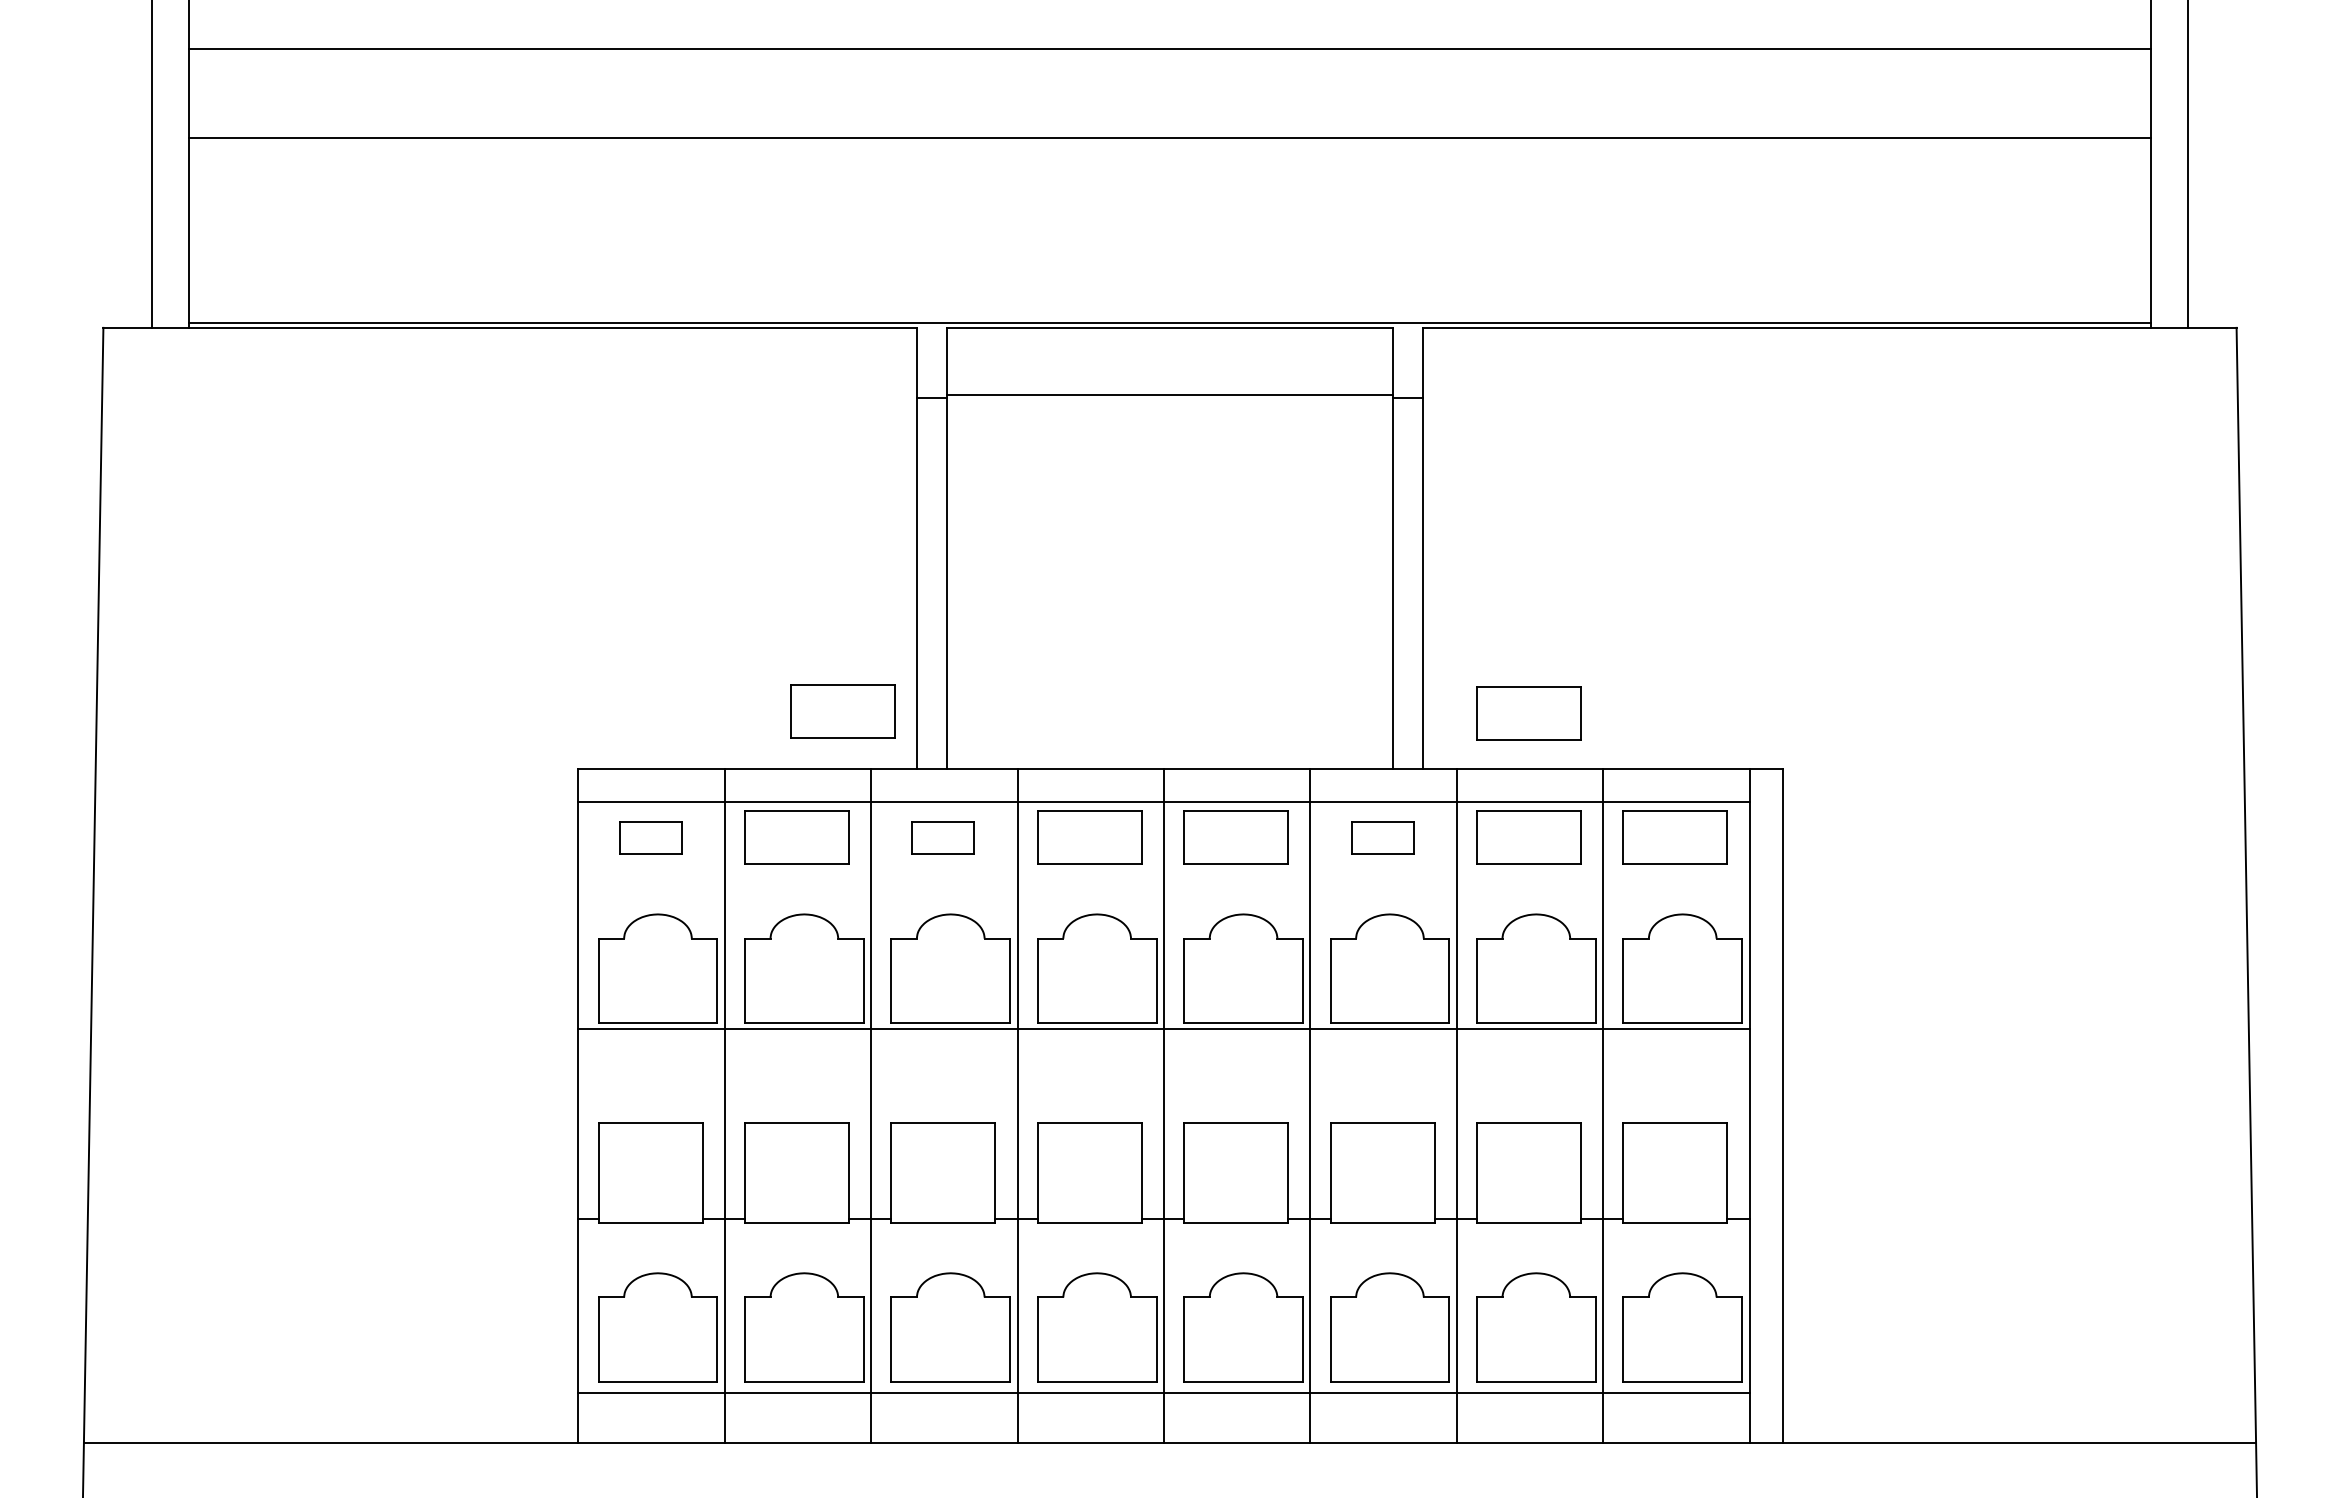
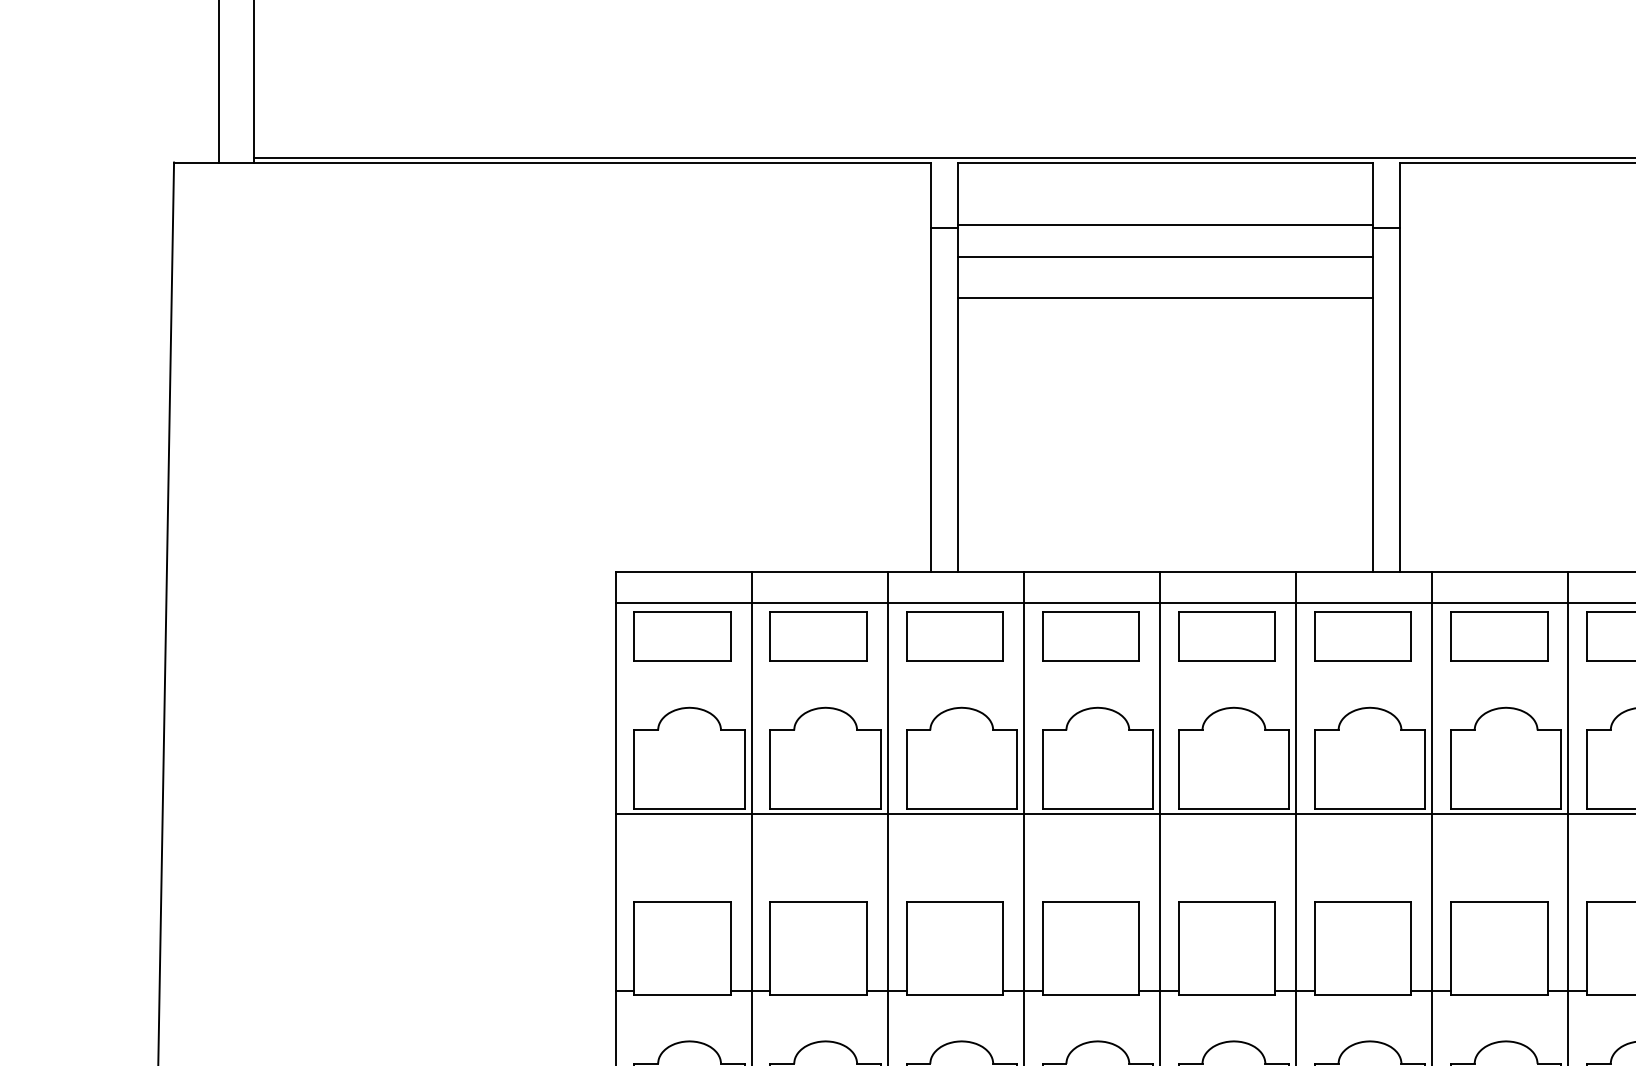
line: (1169, 429) -> (1165, 257), added
line: (1169, 473) -> (1165, 297), added
part: (842, 711) -> (861, 519), removed
part: (1528, 713) -> (1498, 521), removed
part: (650, 837) -> (682, 636), size x1.67
part: (942, 837) -> (954, 636), size x1.67
part: (1382, 837) -> (1363, 636), size x1.67

